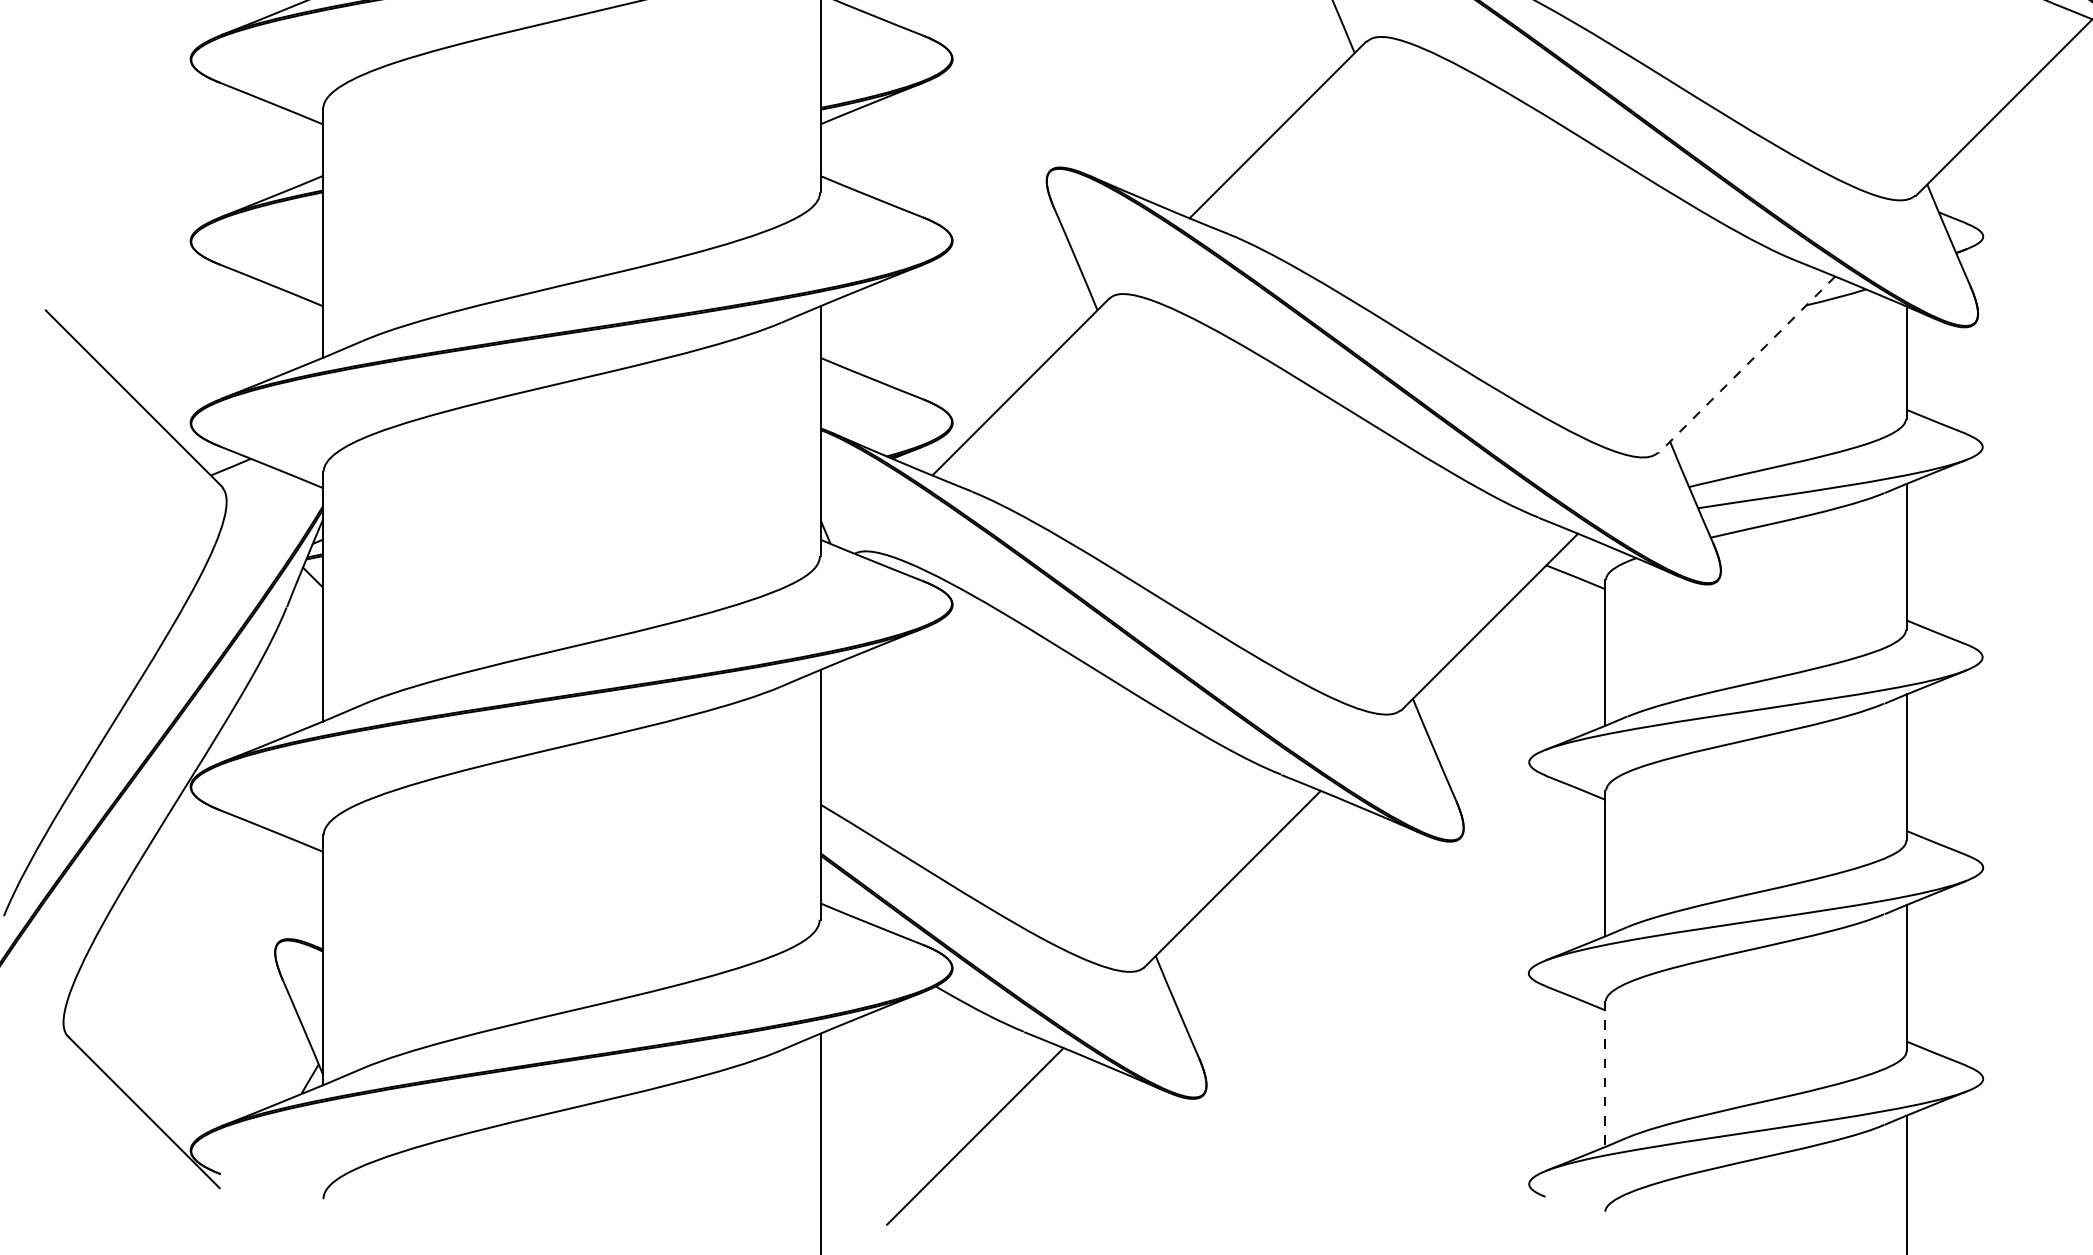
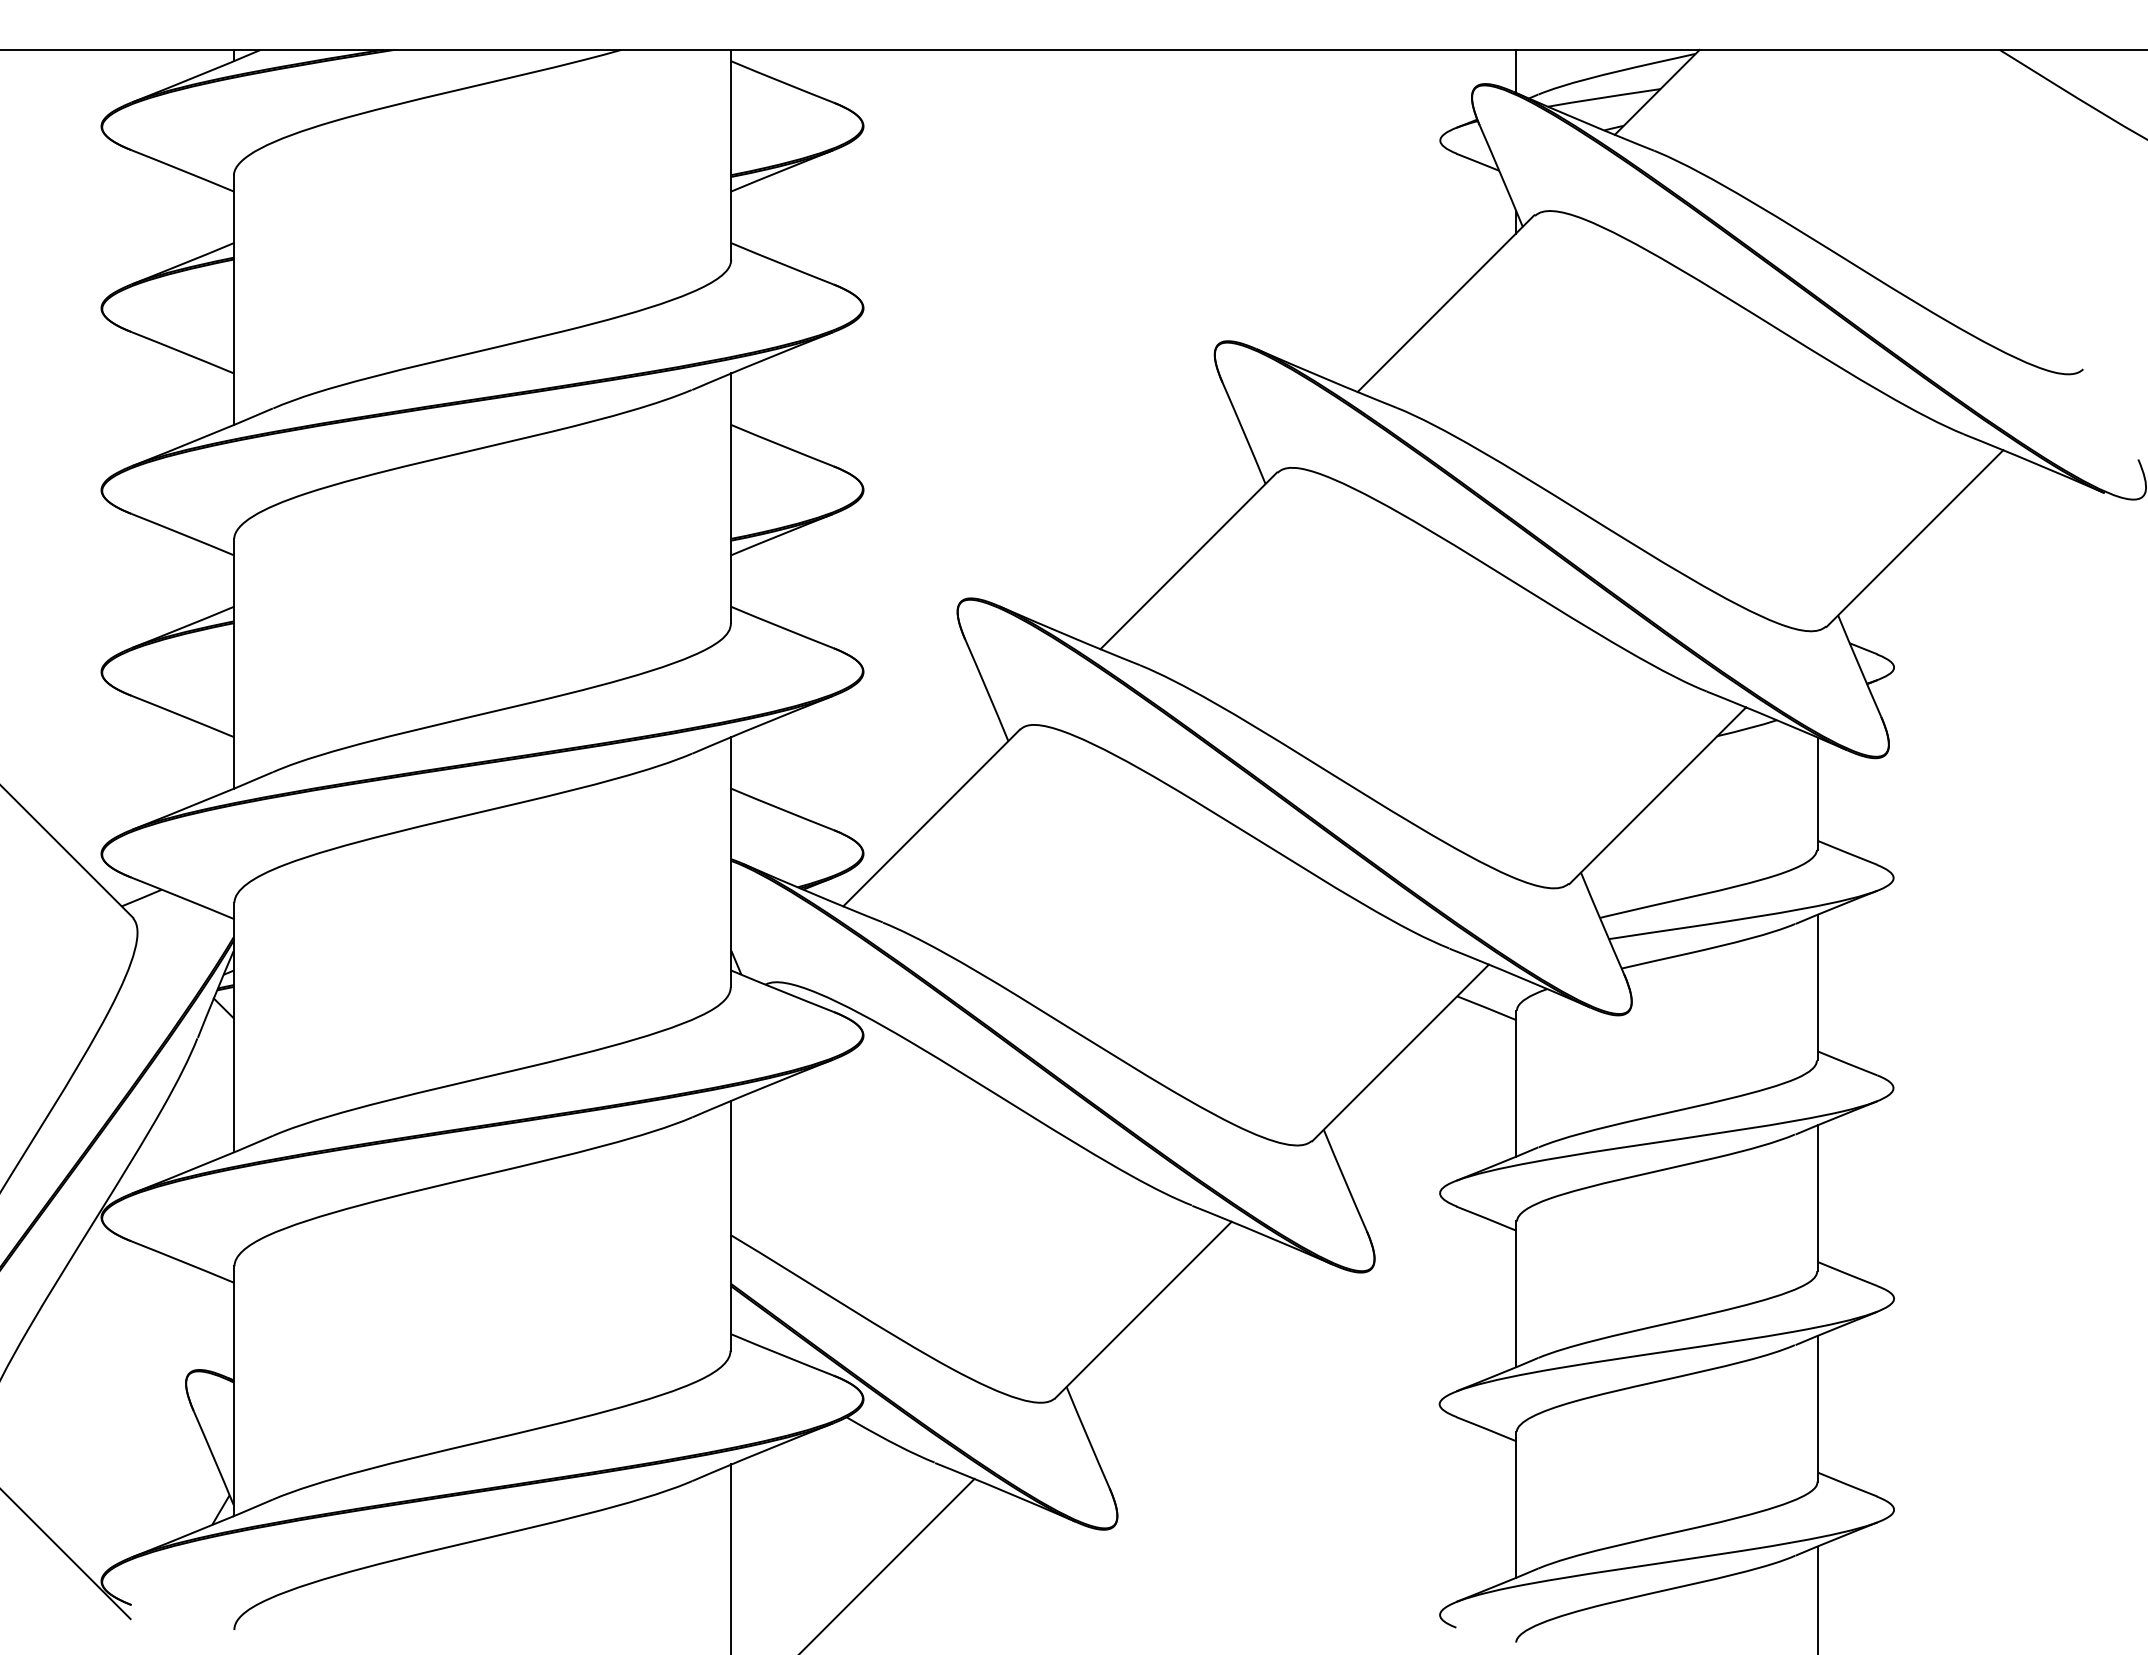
line: (1746, 364) -> (1657, 795), dashed -> solid
line: (1605, 1073) -> (1516, 1504), dashed -> solid

